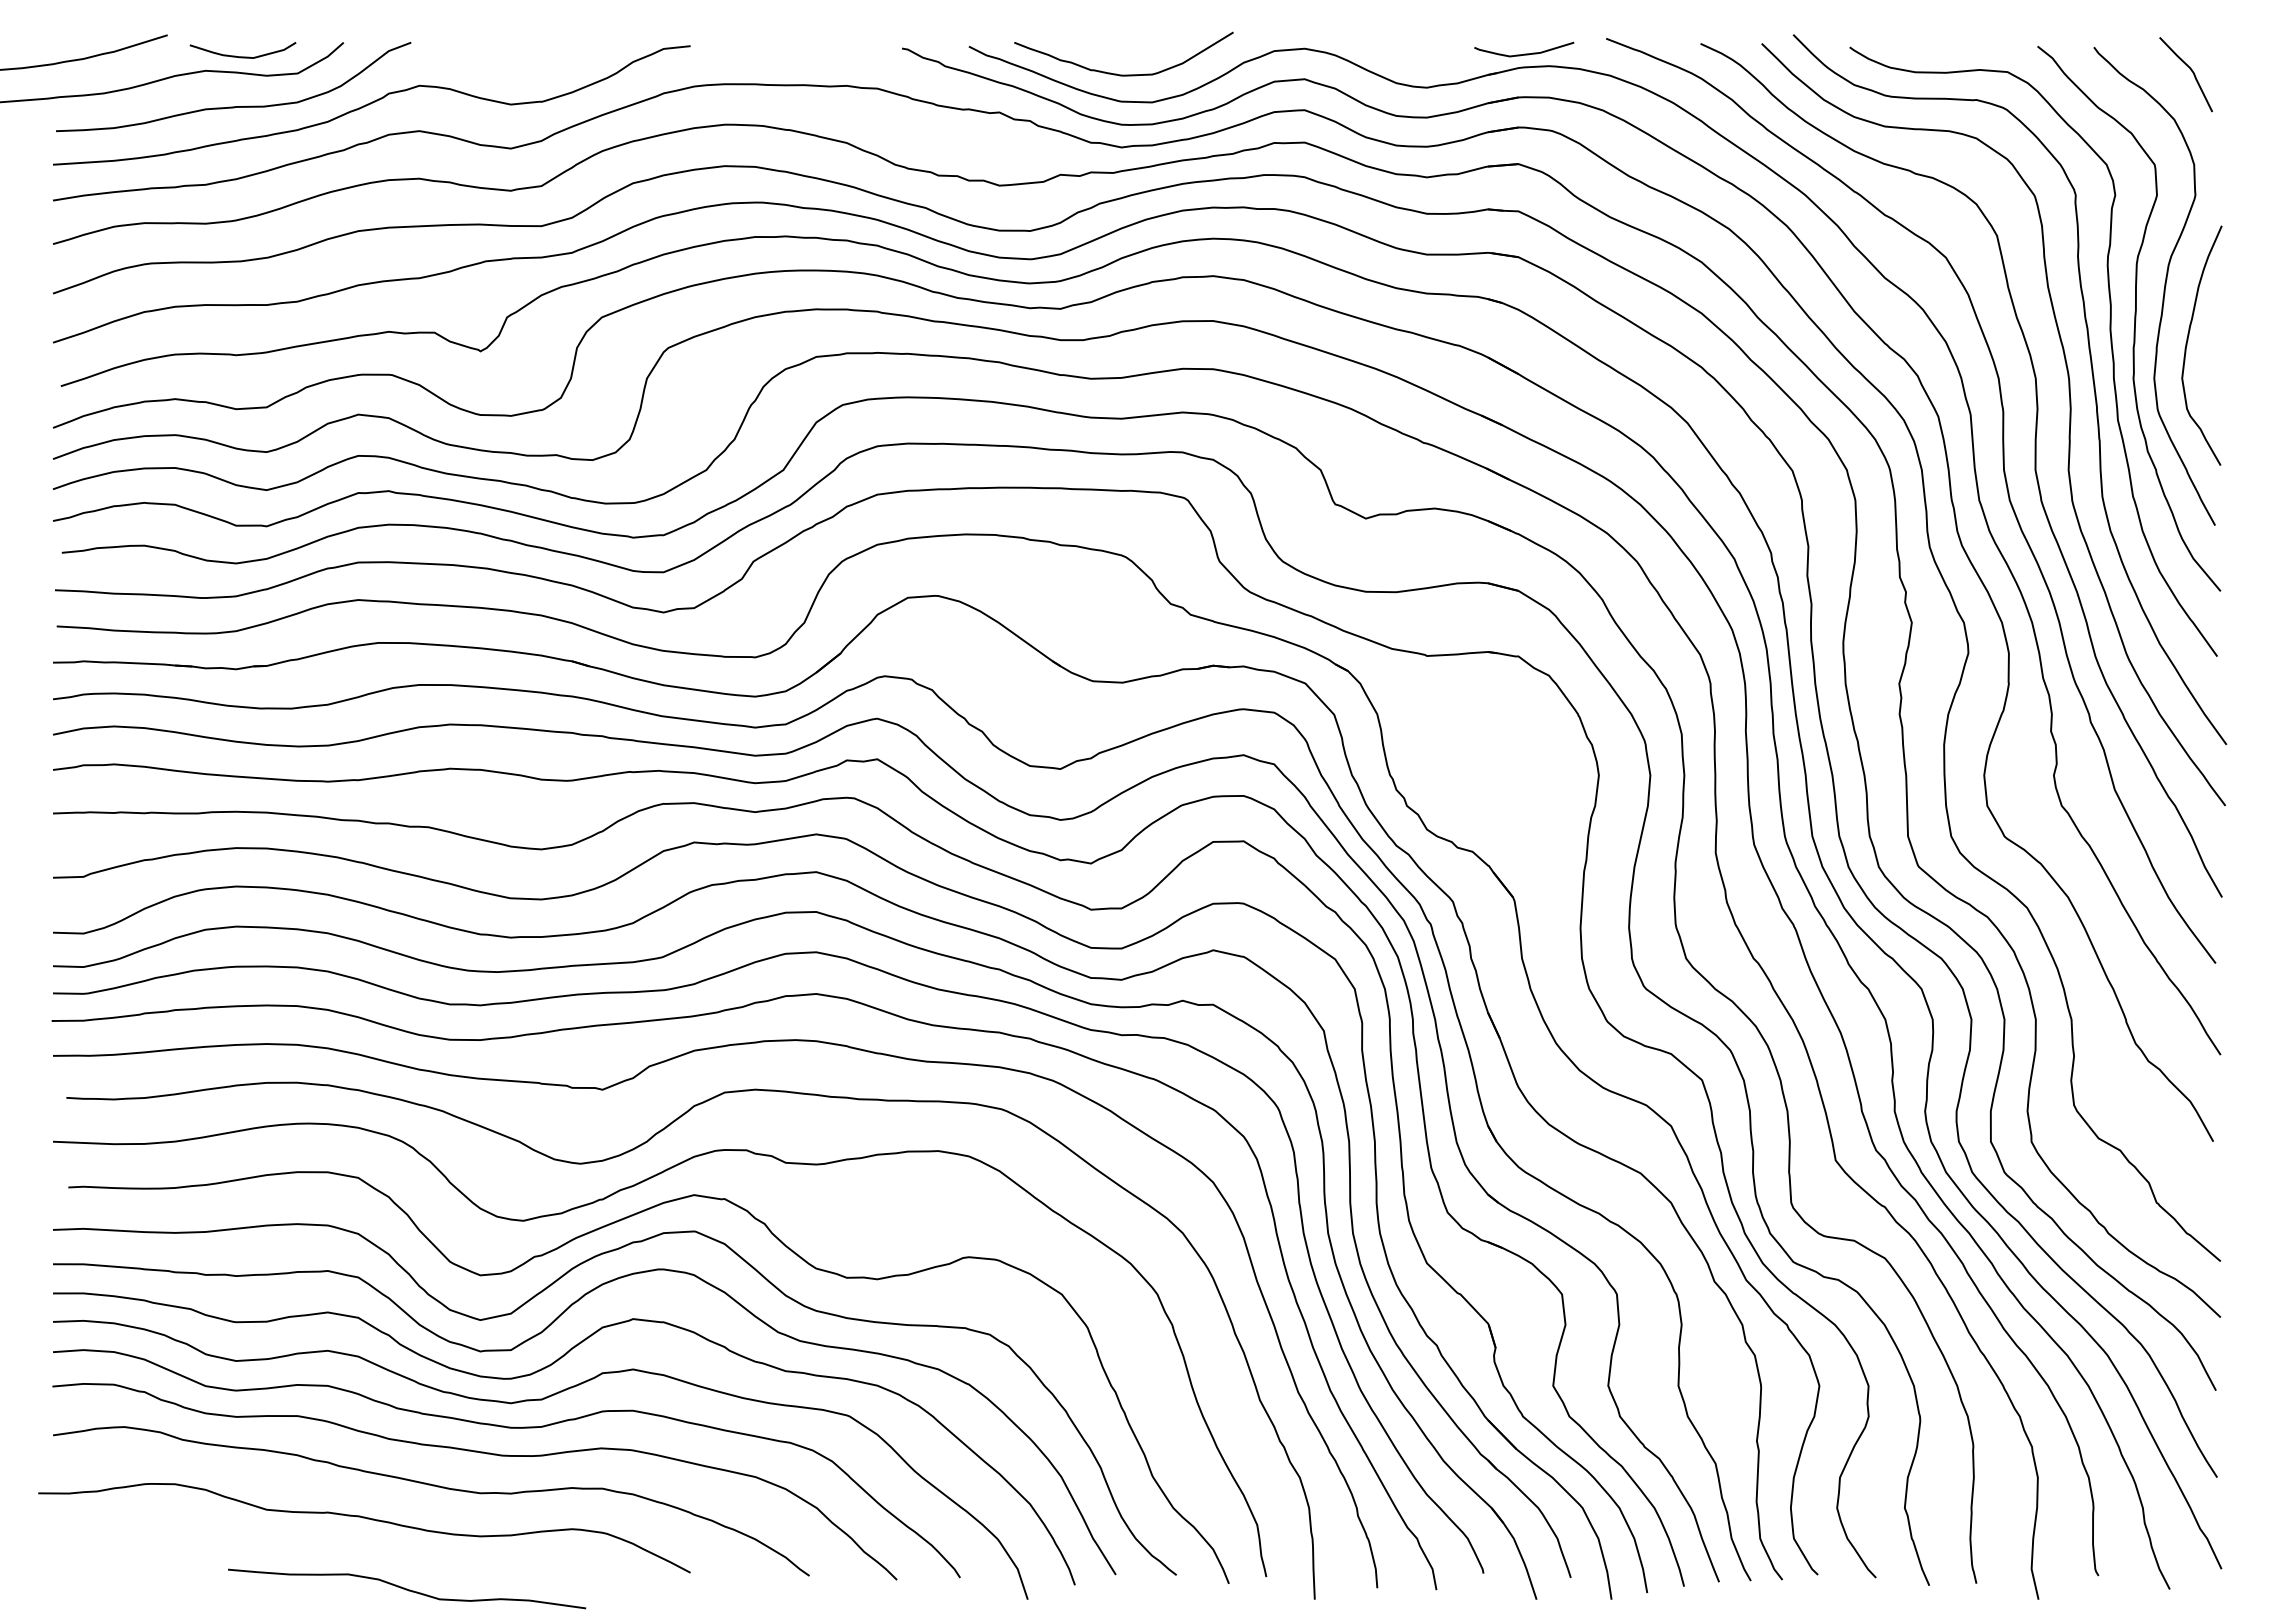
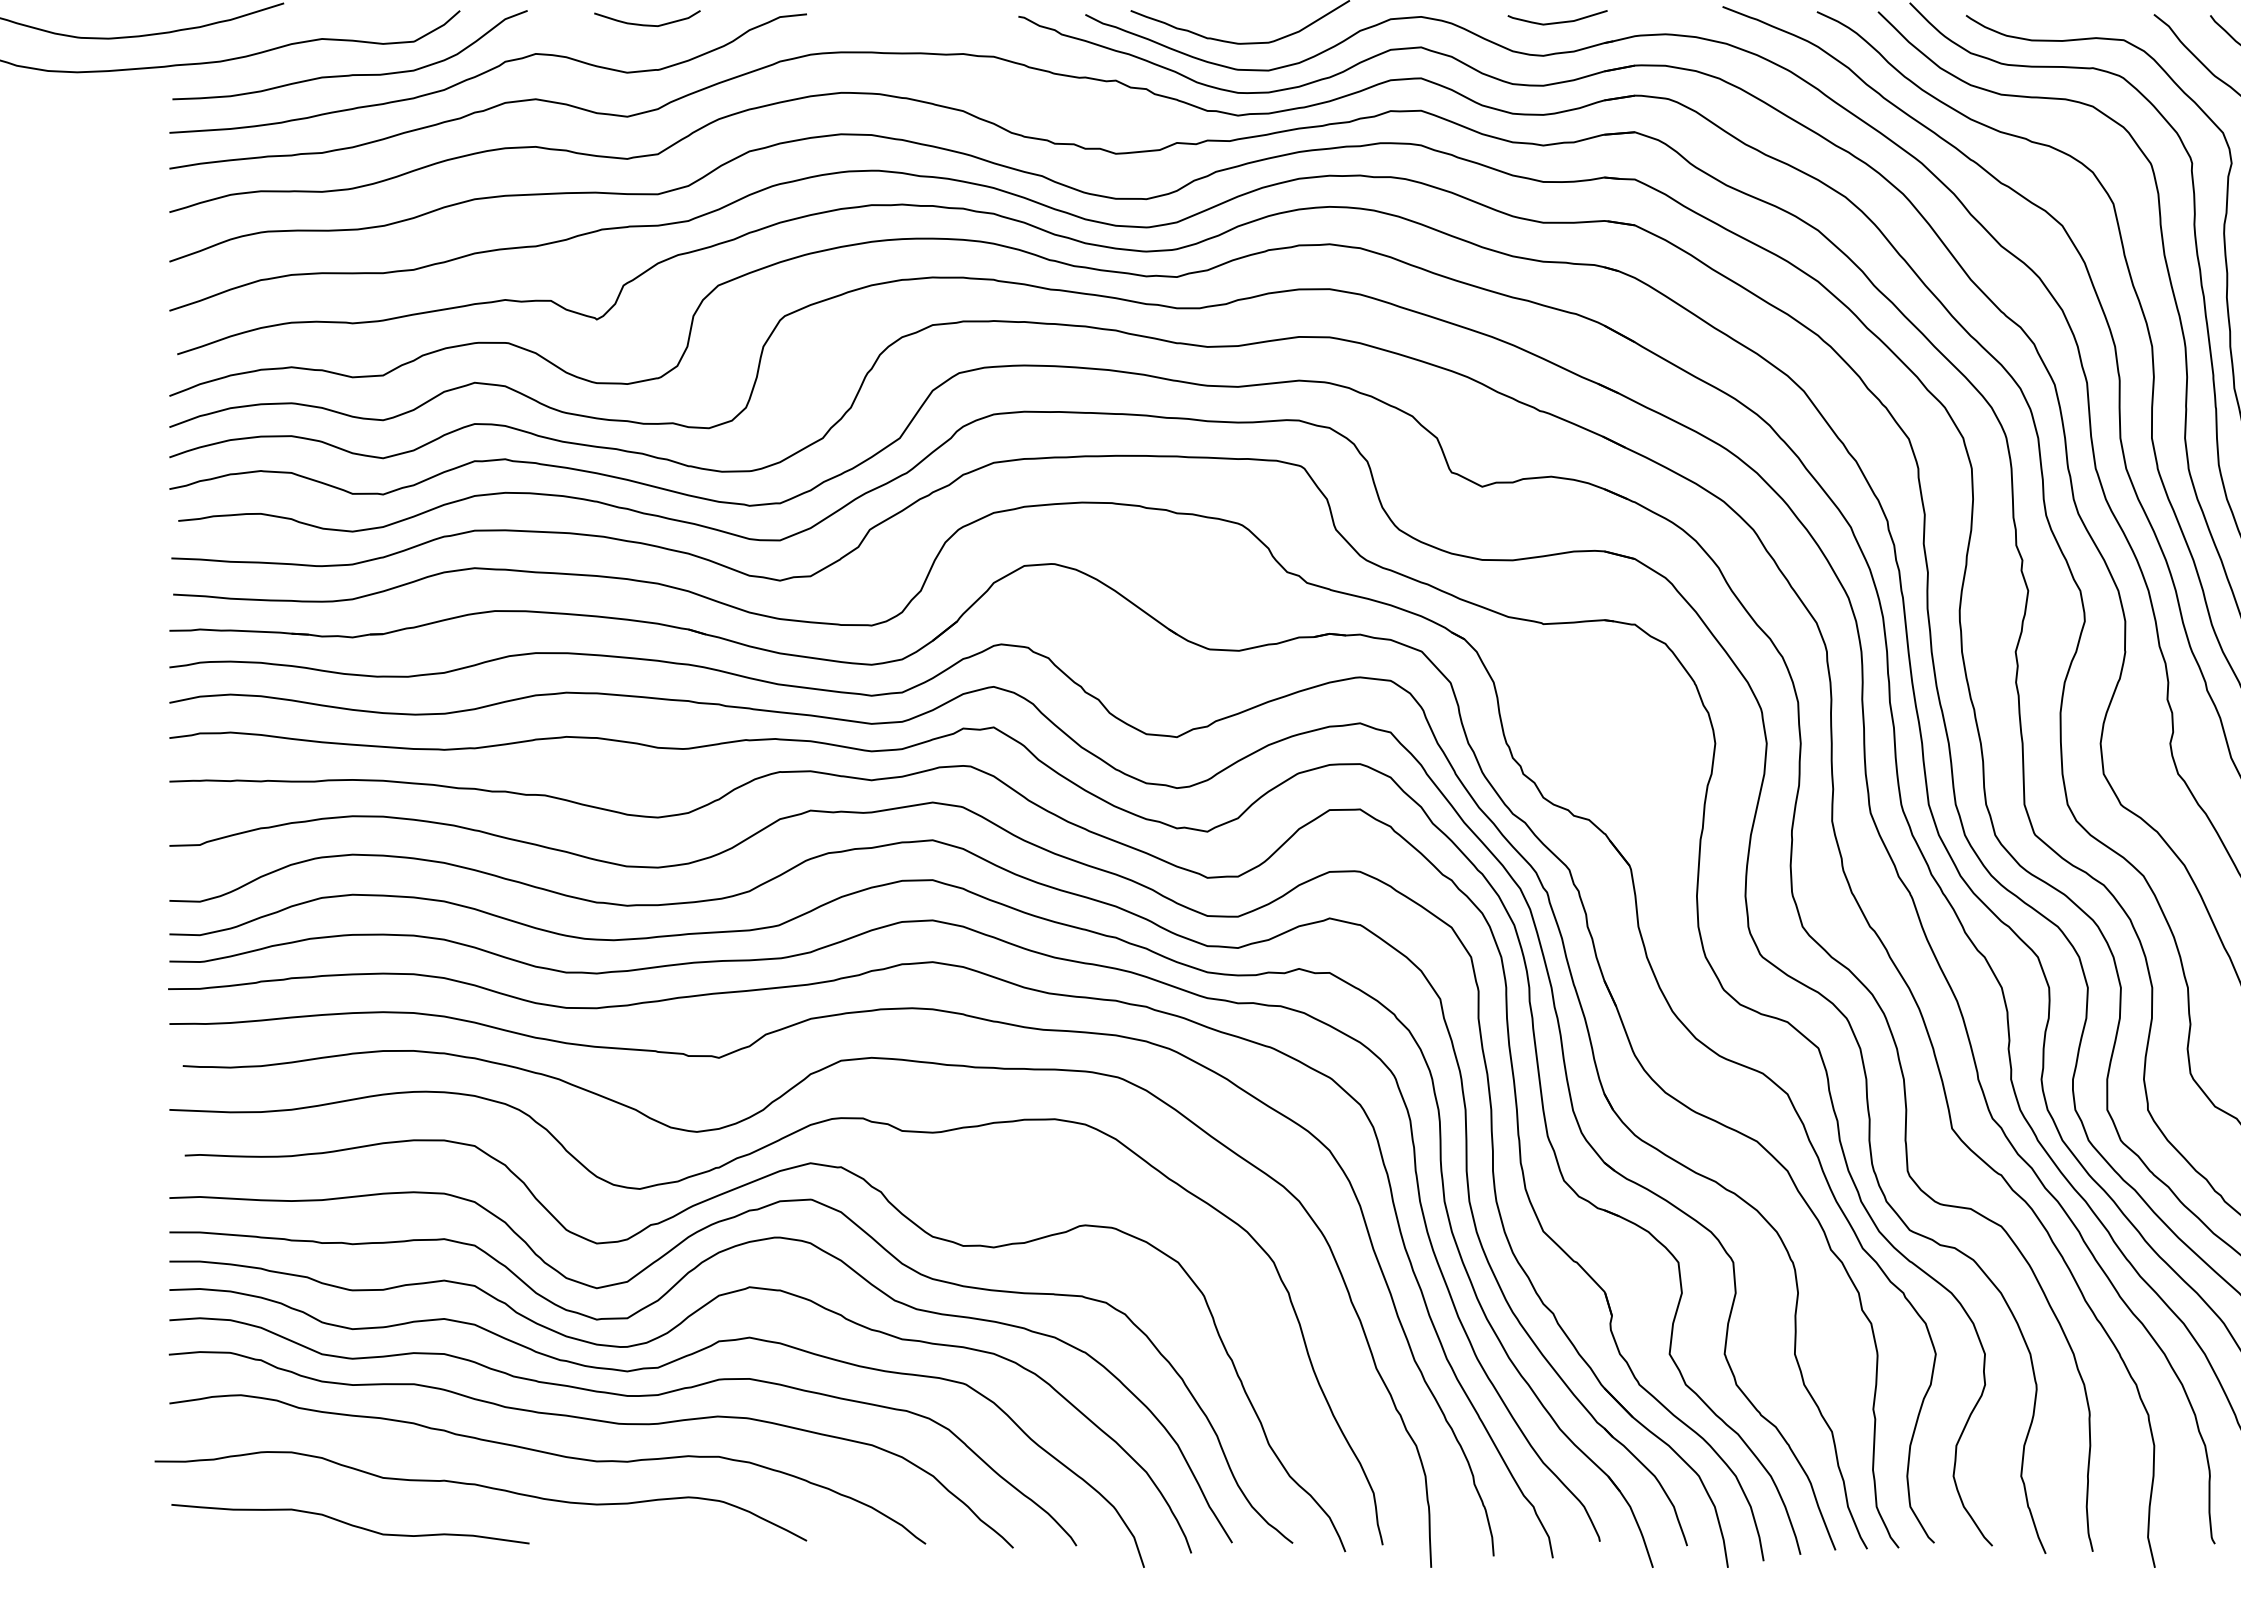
curve: (1524, 53) -> (1557, 21), moved
curve: (242, 56) -> (646, 24), moved
curve: (407, 1588) -> (350, 1523), moved

